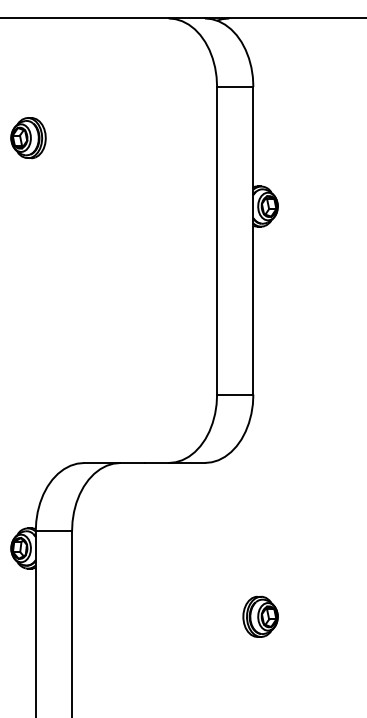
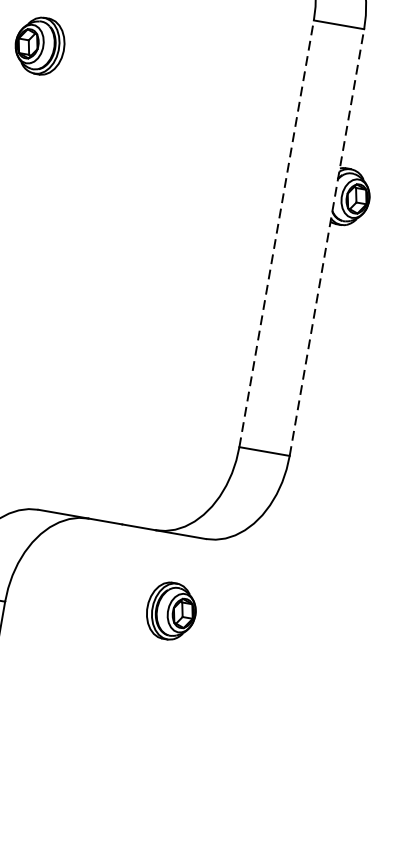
line: (217, 240) -> (277, 233), solid -> dashed
line: (253, 240) -> (327, 242), solid -> dashed
part: (260, 616) -> (171, 610), moved

